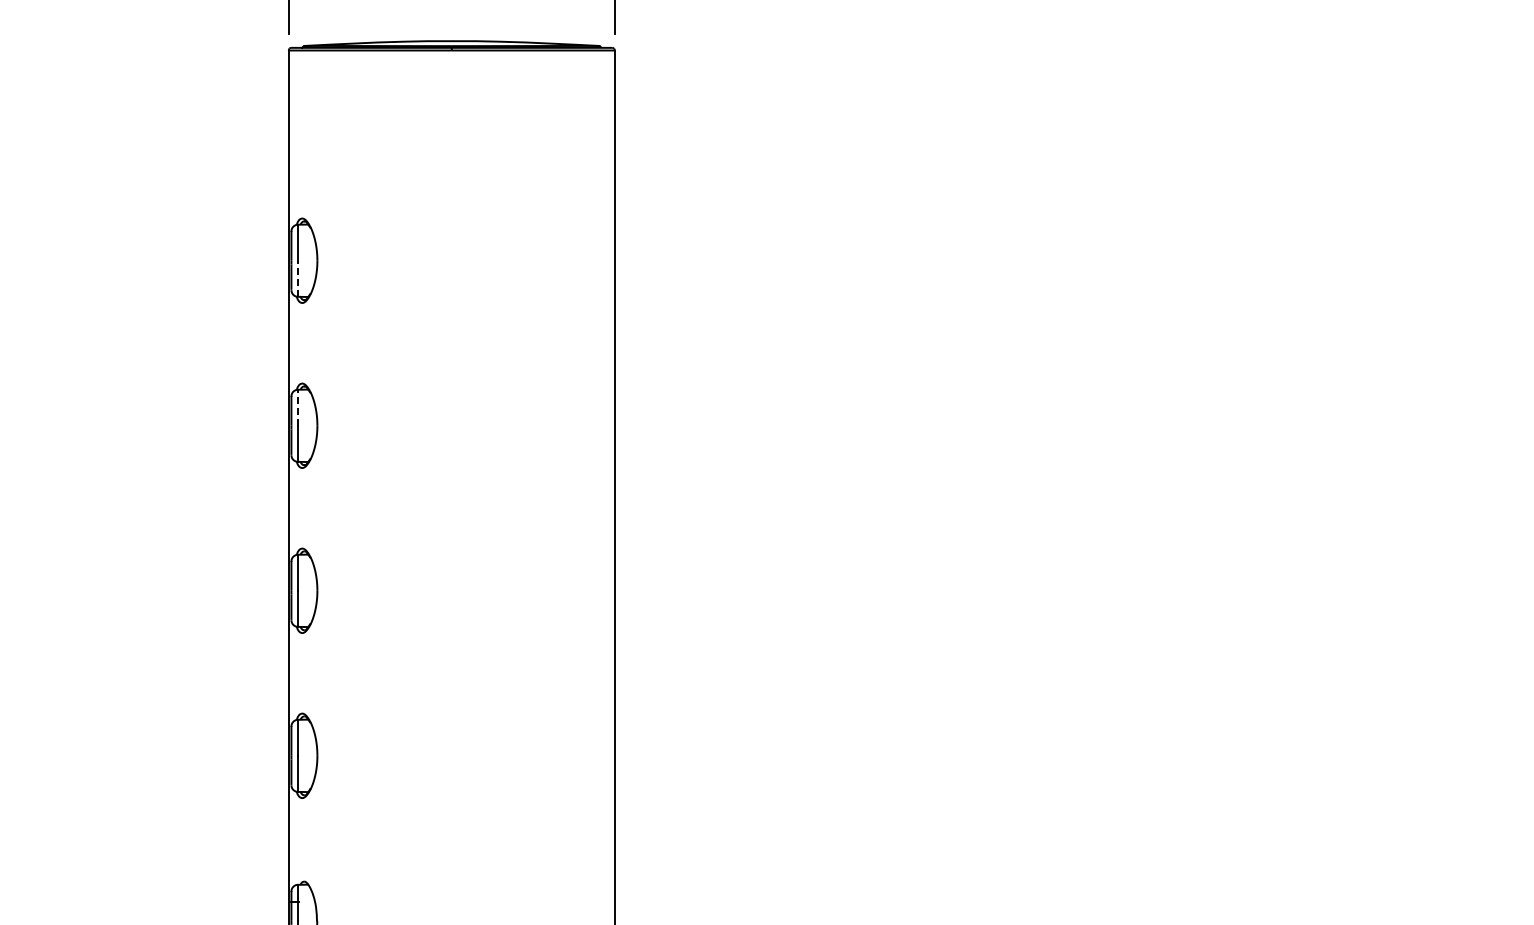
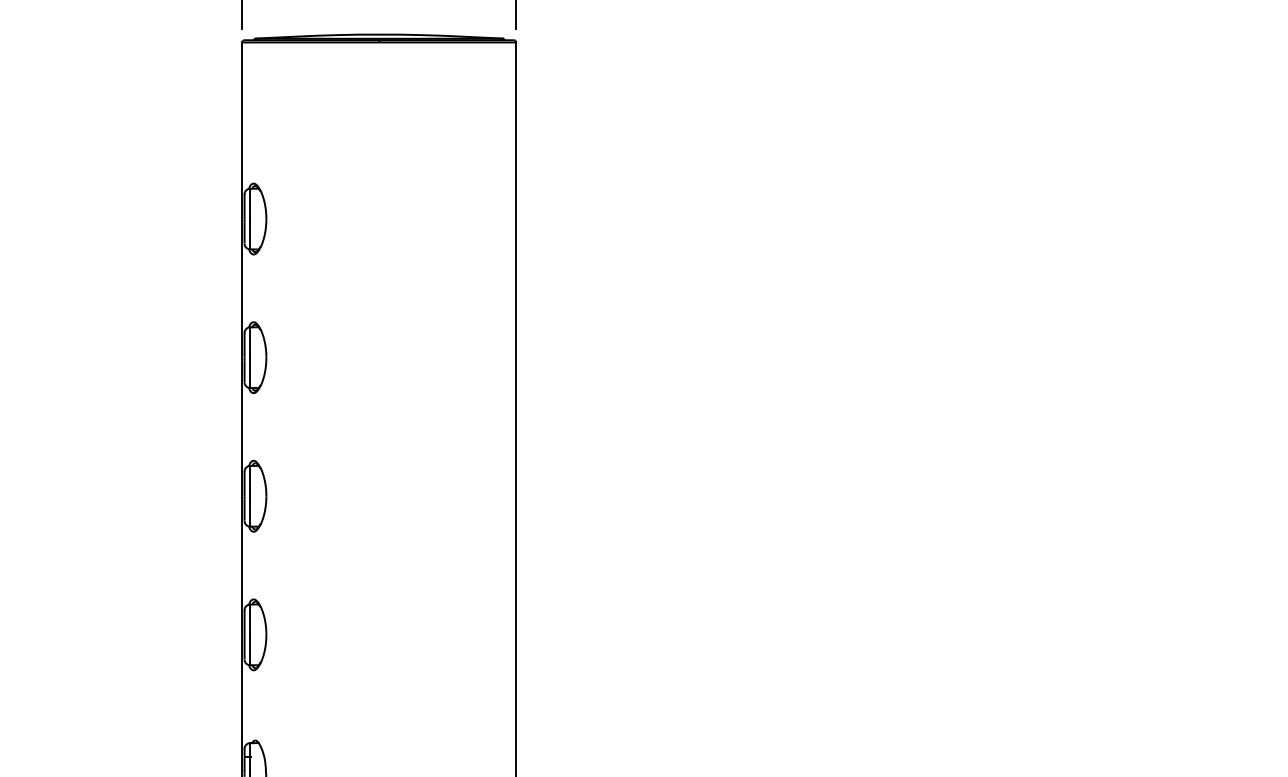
line: (297, 278) -> (249, 233), dashed -> solid
line: (297, 407) -> (249, 342), dashed -> solid

